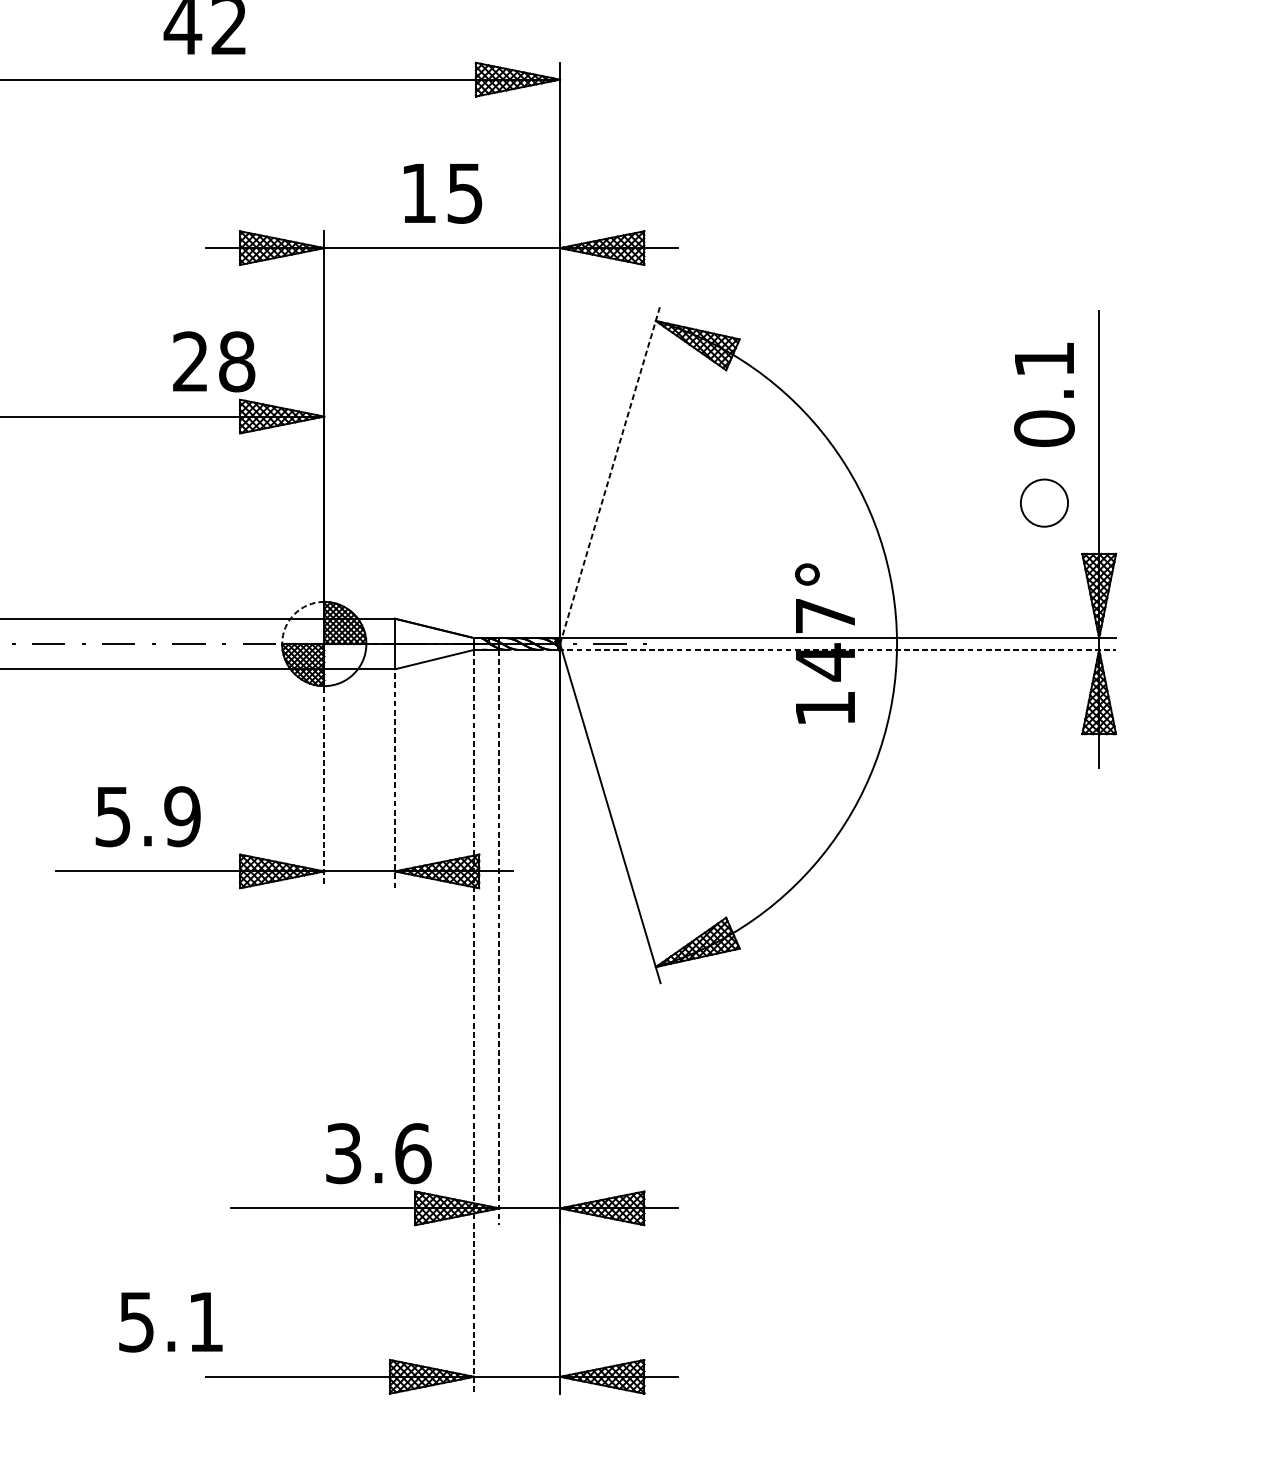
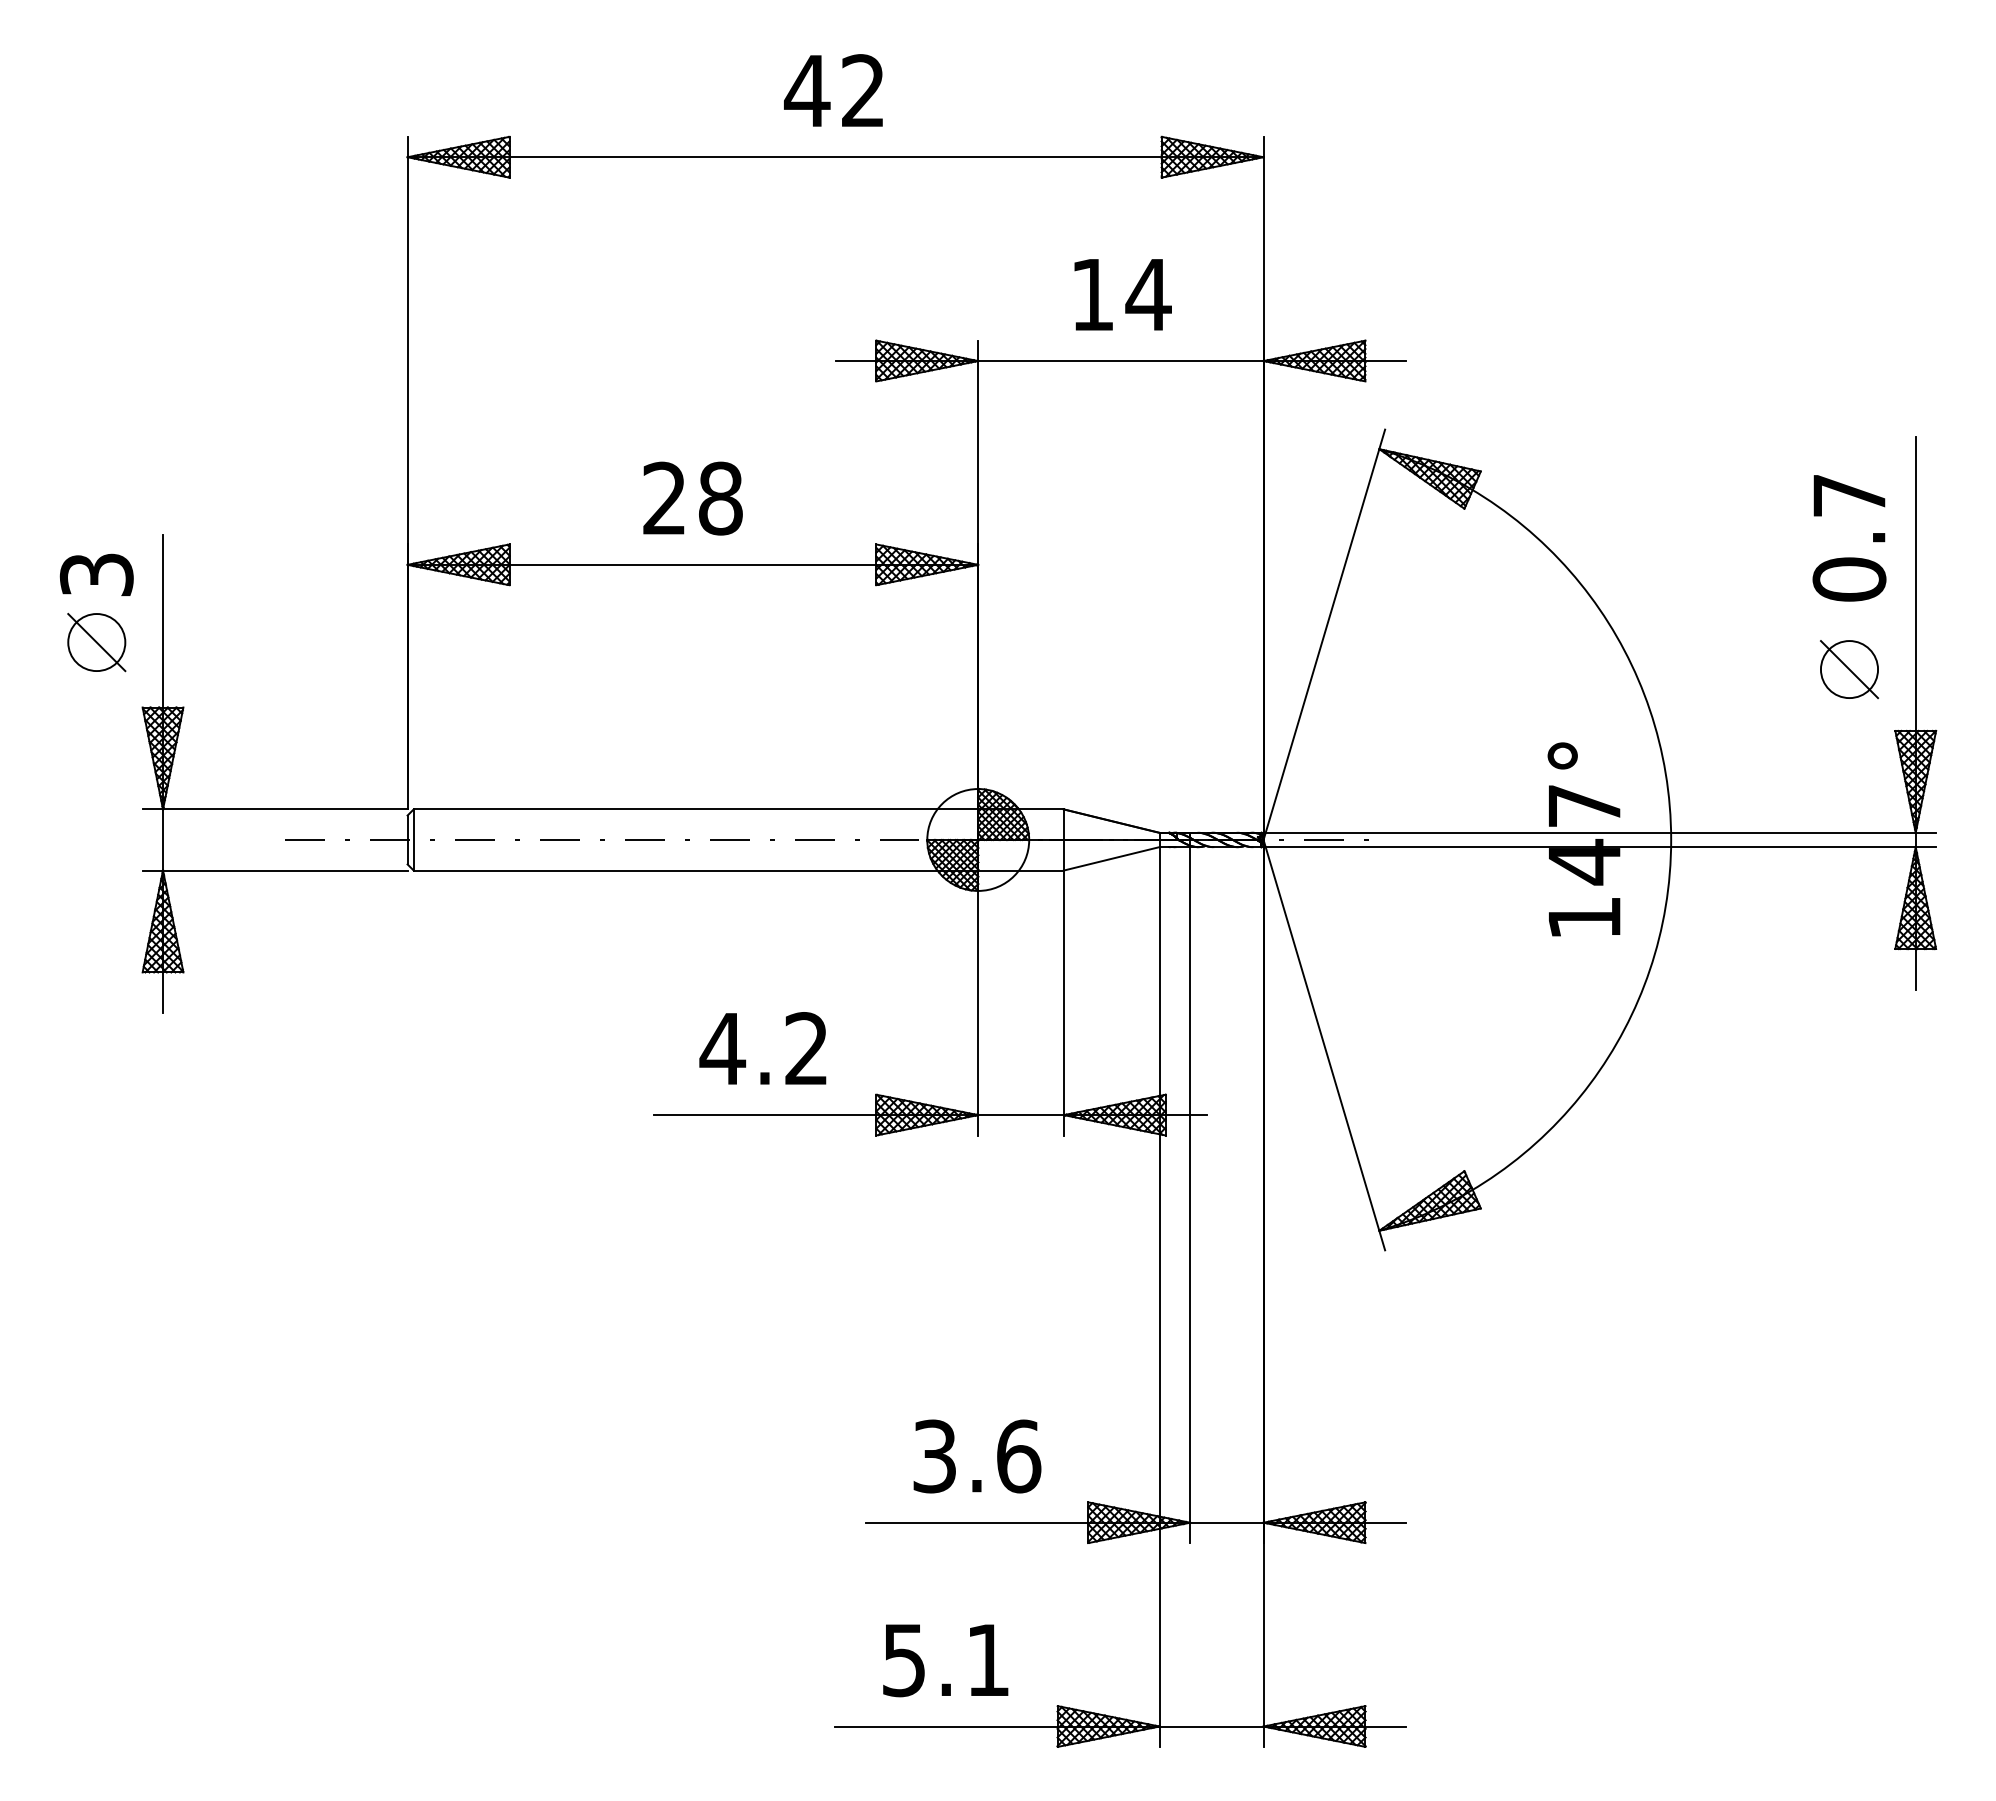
text: (465, 193) -> (1148, 295), 15 -> 14
text: (1044, 359) -> (1849, 495), 0.1 -> 0.7
text: (213, 361) -> (692, 498), moved
line: (610, 474) -> (1324, 634), dashed -> solid
line: (1044, 503) -> (1849, 669), added
arc: (294, 613) -> (942, 803), dashed -> solid
line: (837, 650) -> (1599, 847), dashed -> solid
line: (394, 778) -> (1063, 1002), dashed -> solid
line: (324, 779) -> (978, 1003), dashed -> solid
text: (146, 816) -> (763, 1048), 5.9 -> 4.2
line: (499, 937) -> (1190, 1195), dashed -> solid
line: (474, 1022) -> (1159, 1297), dashed -> solid
text: (379, 1153) -> (977, 1456), moved
text: (170, 1322) -> (945, 1660), moved

